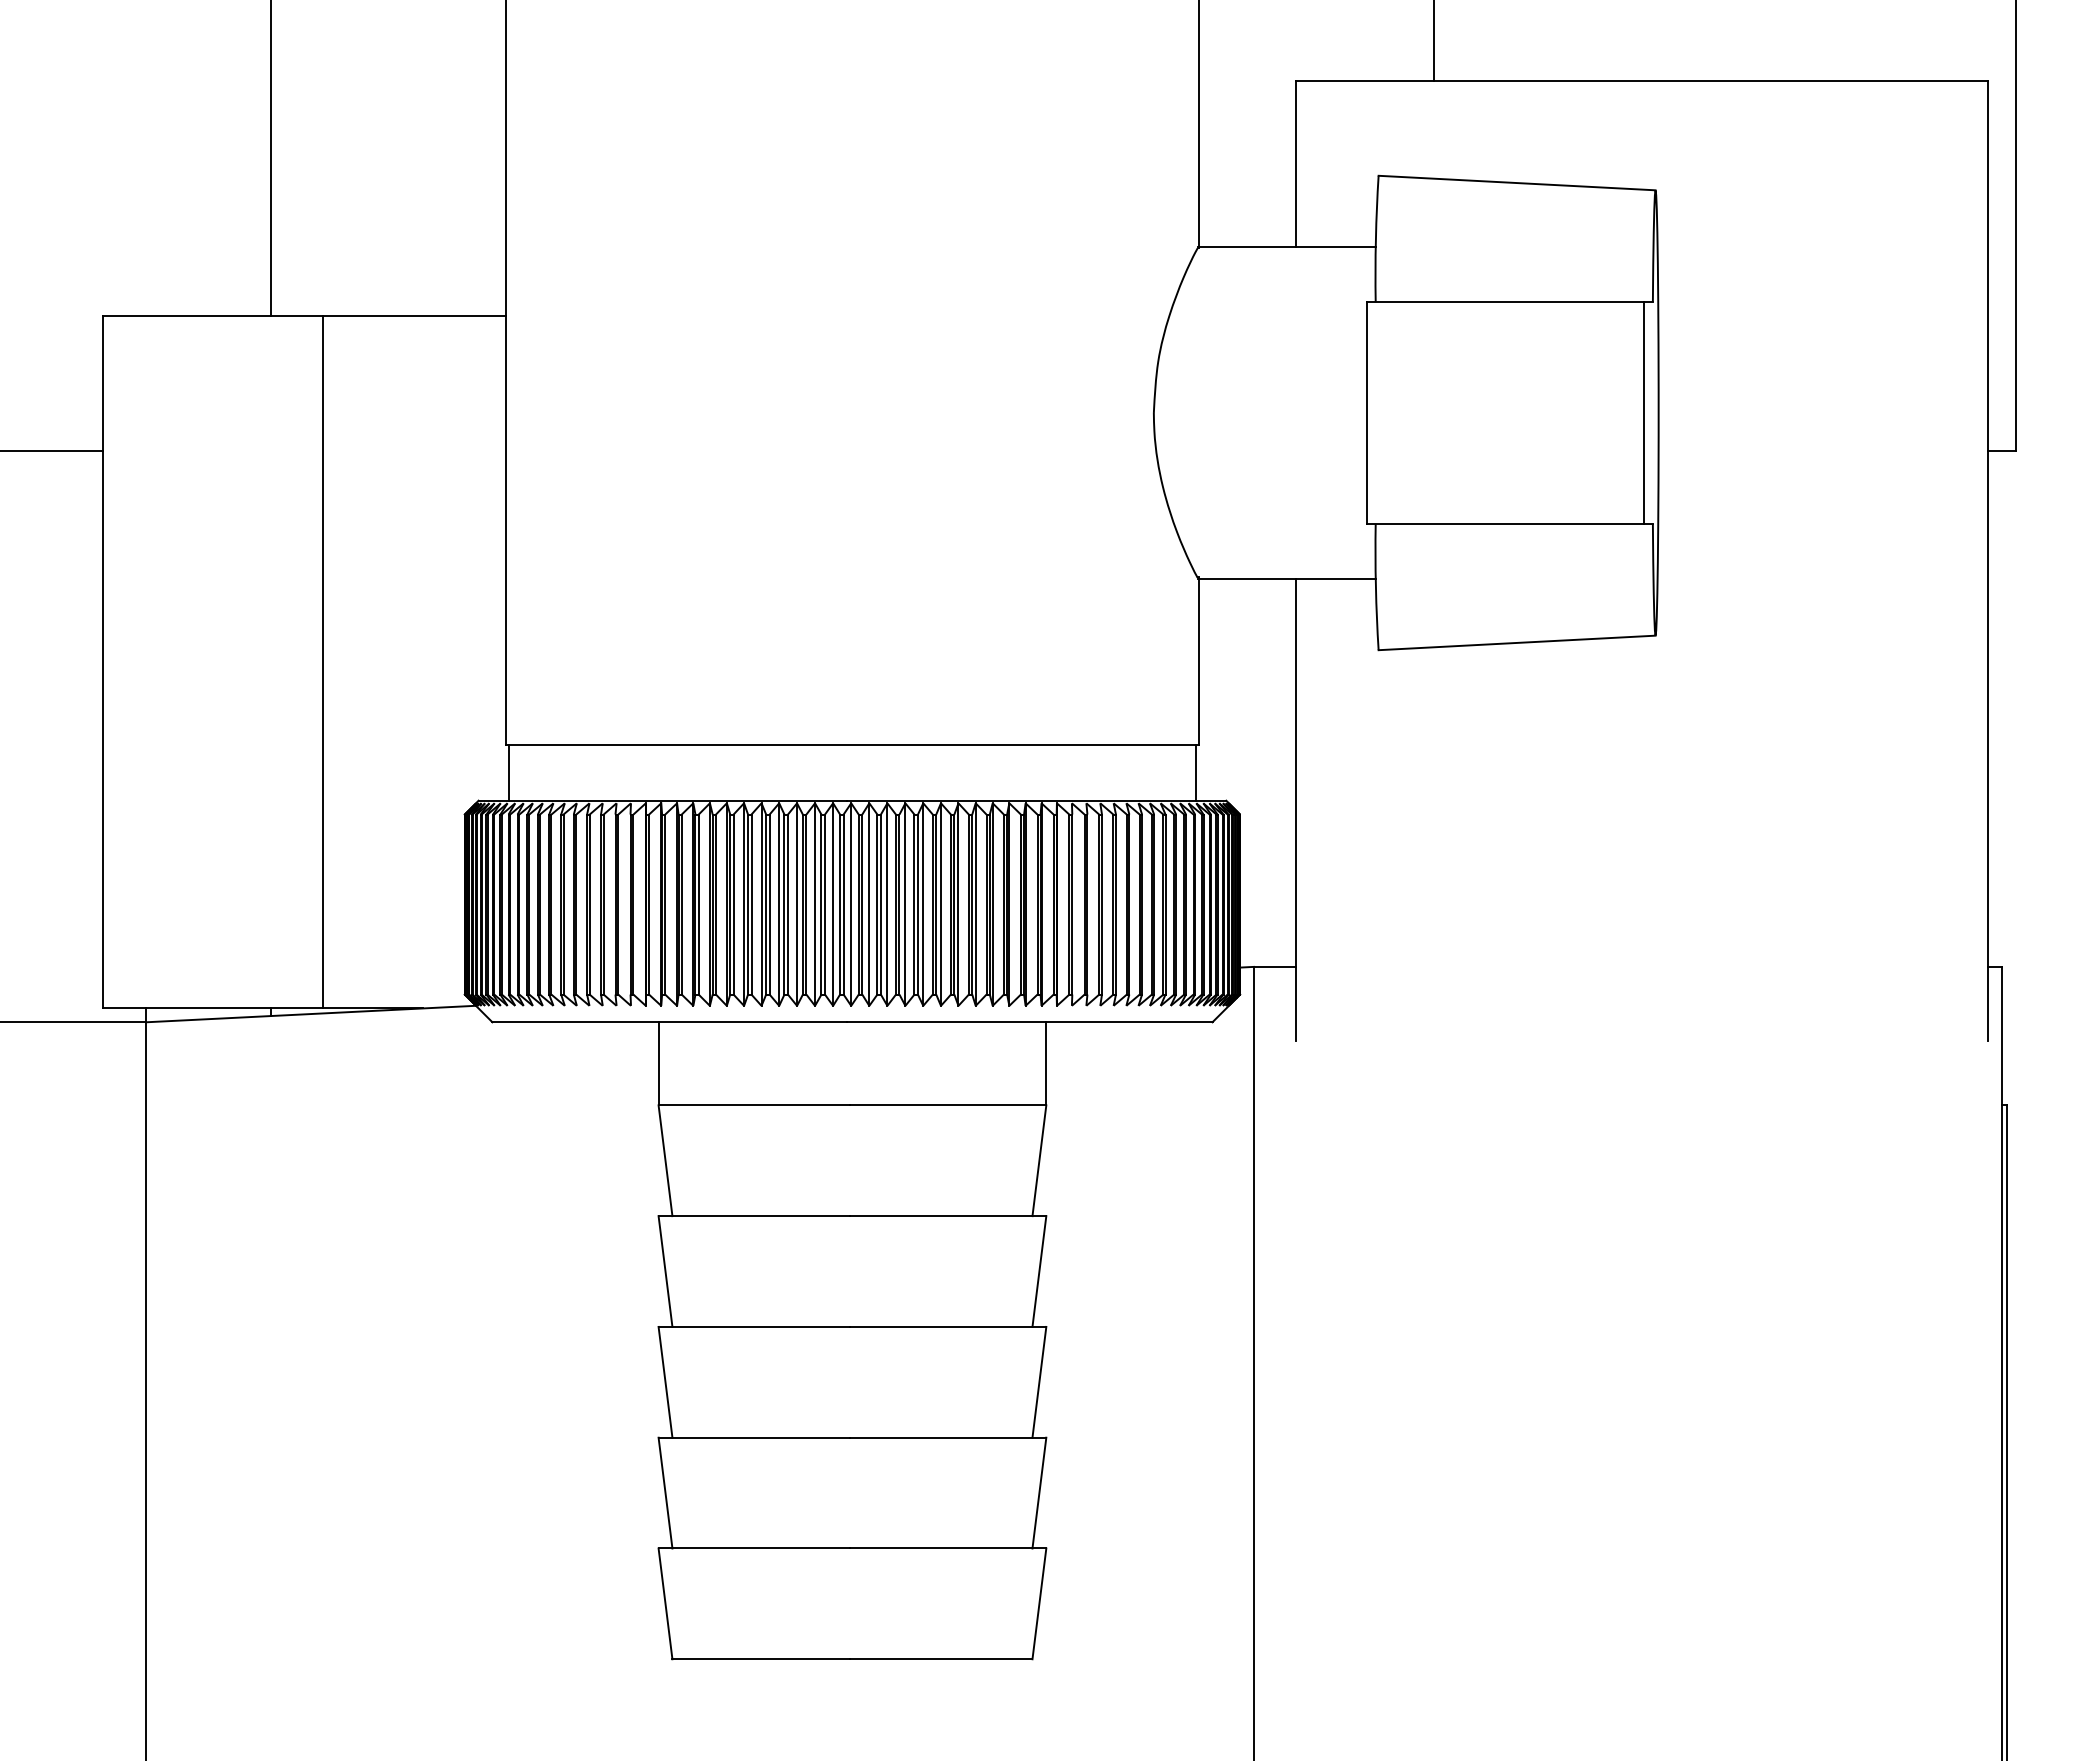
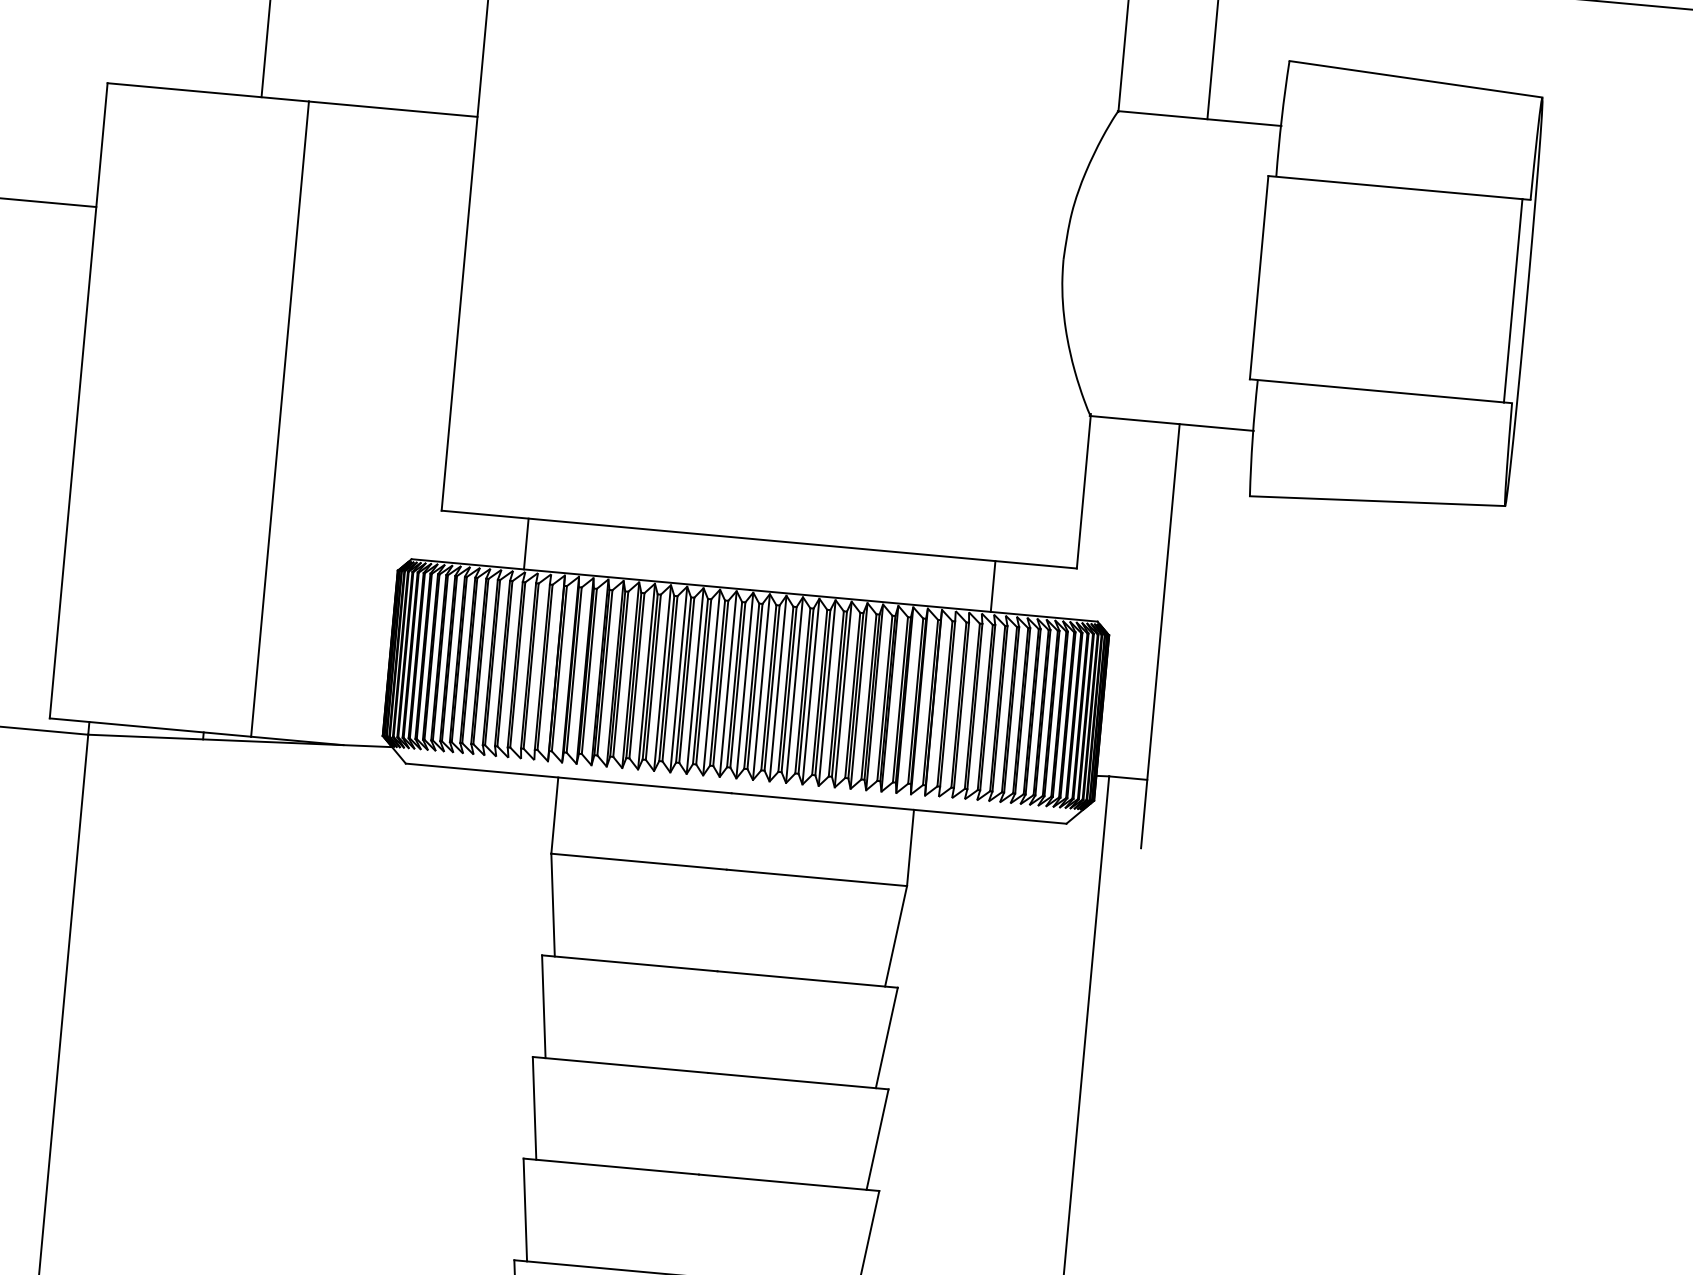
line: (509, 772) -> (526, 543), moved
line: (1195, 772) -> (992, 585), moved

